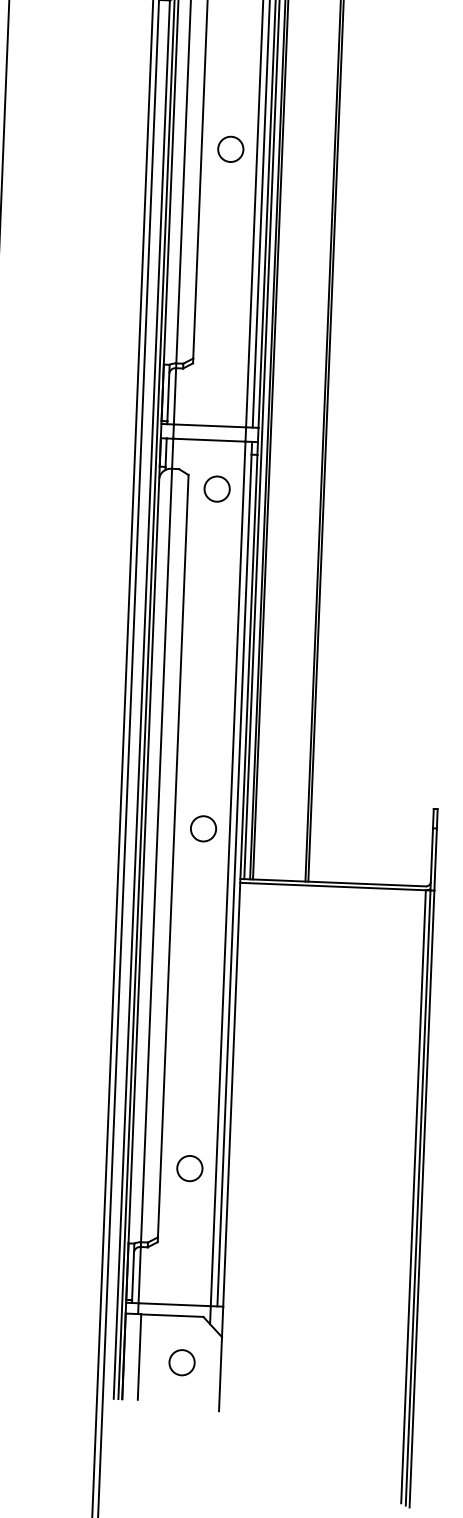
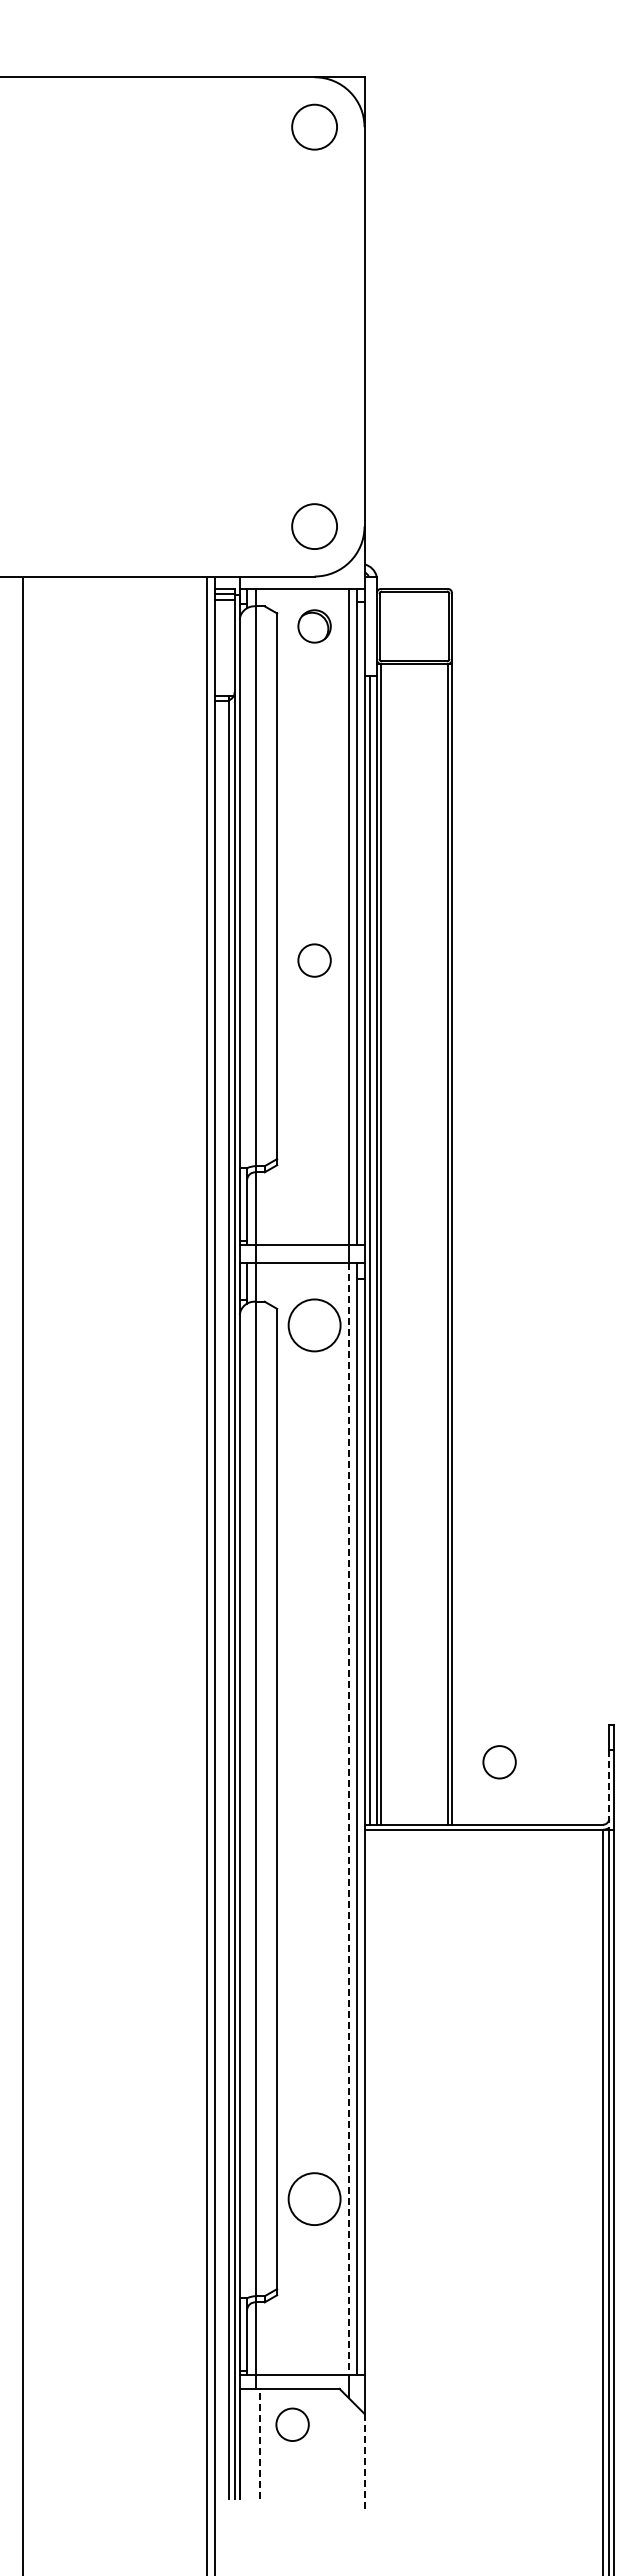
circle: (230, 149) -> (314, 960), moved
circle: (217, 489) -> (314, 1325), size x1.6
circle: (203, 829) -> (499, 1762), moved
line: (431, 859) -> (609, 1789), solid -> dashed
line: (228, 873) -> (348, 1818), solid -> dashed
circle: (189, 1168) -> (314, 2198), size x1.6
line: (139, 1356) -> (259, 2443), solid -> dashed
circle: (182, 1362) -> (292, 2424), moved
line: (220, 1374) -> (364, 2461), solid -> dashed

